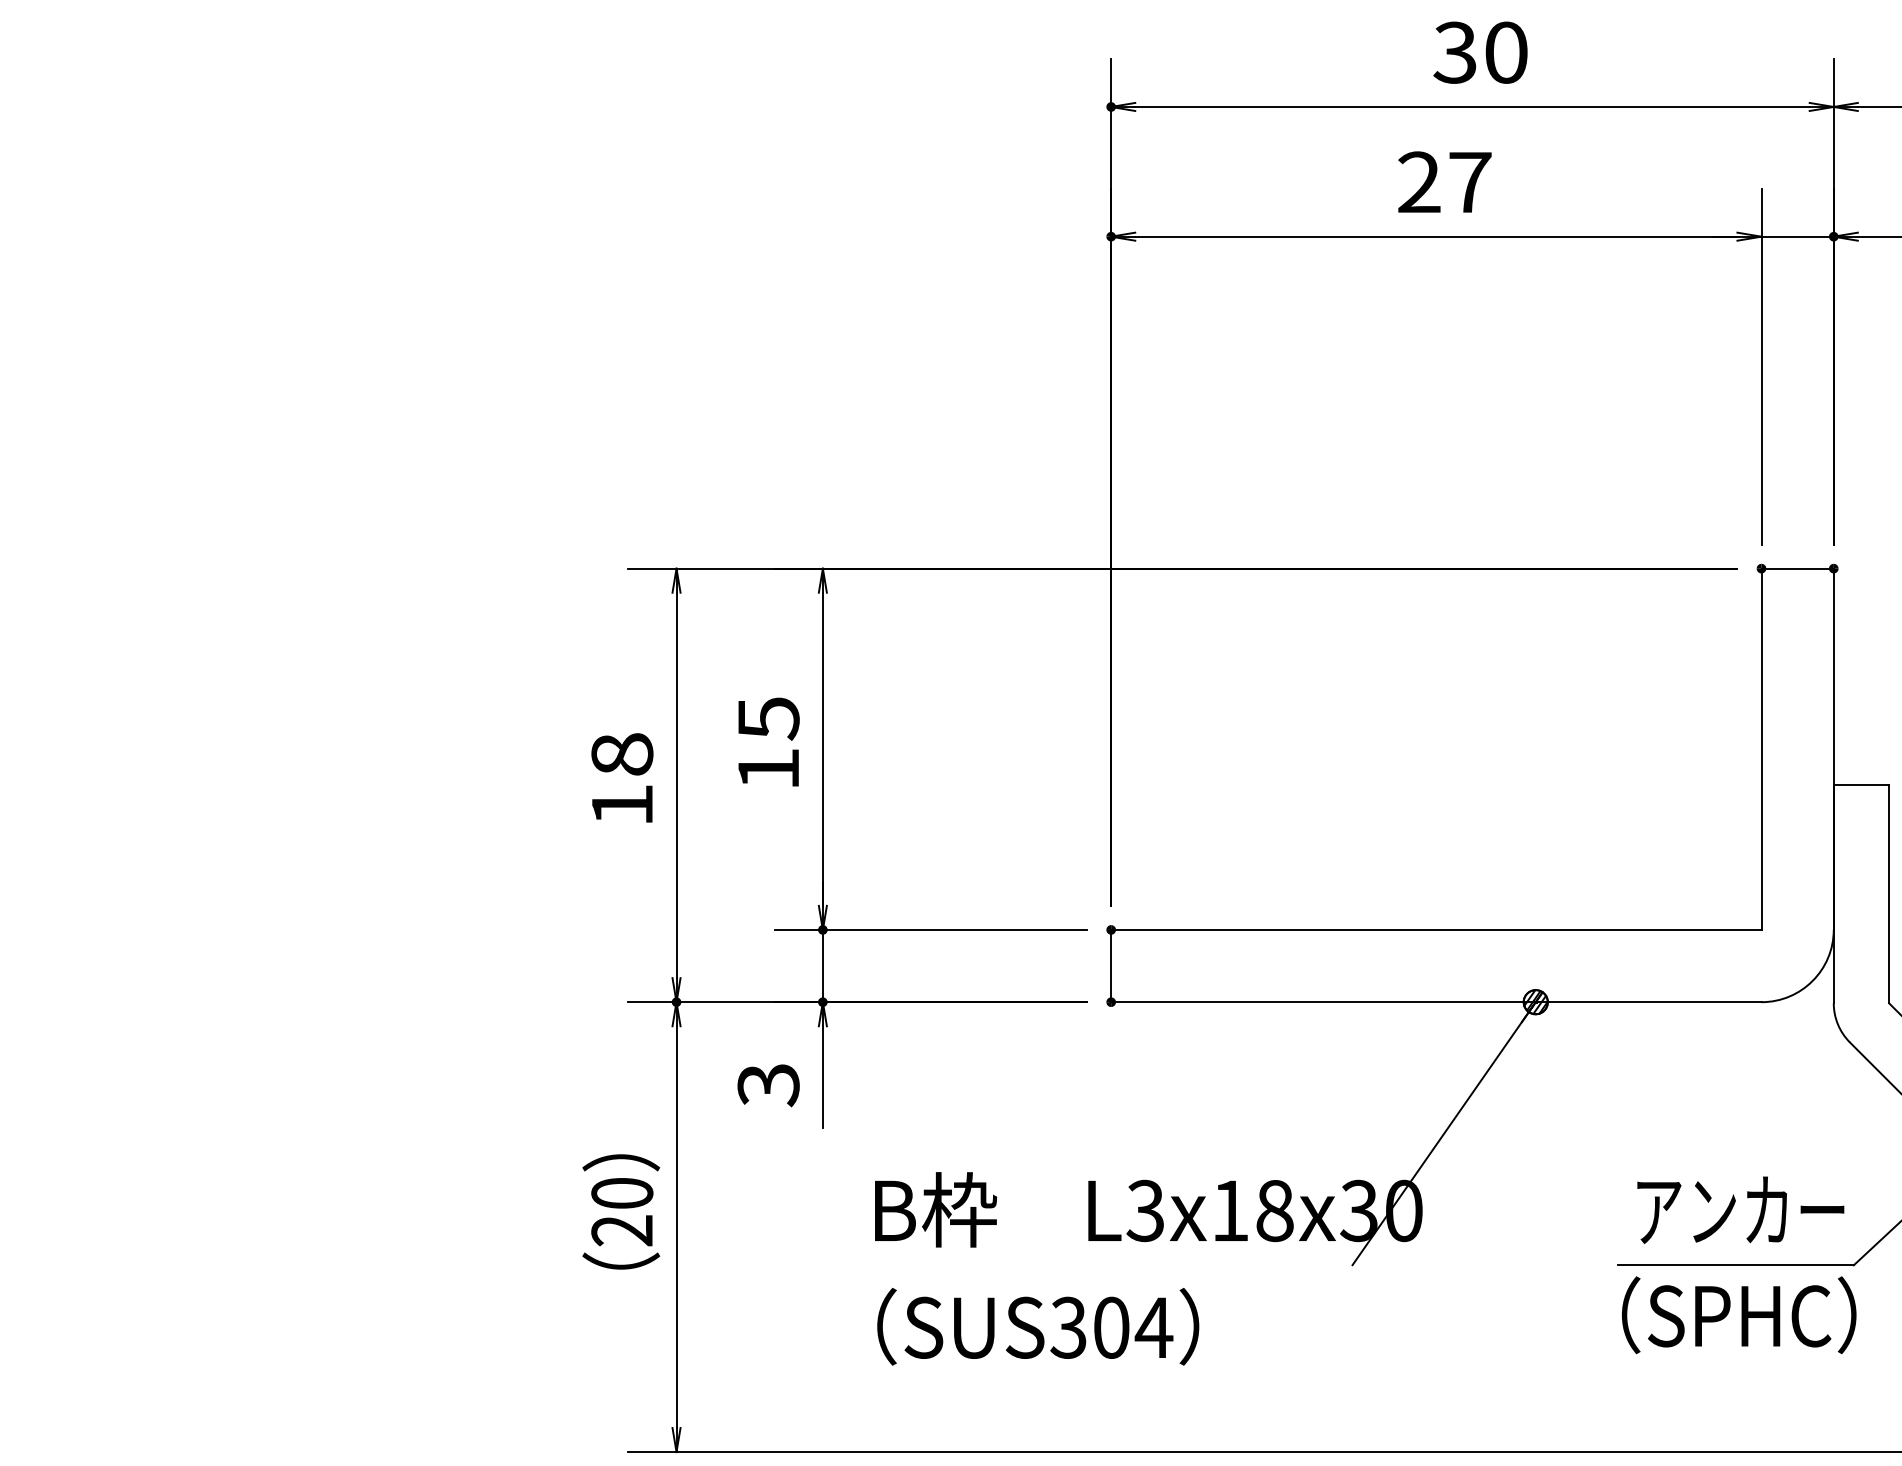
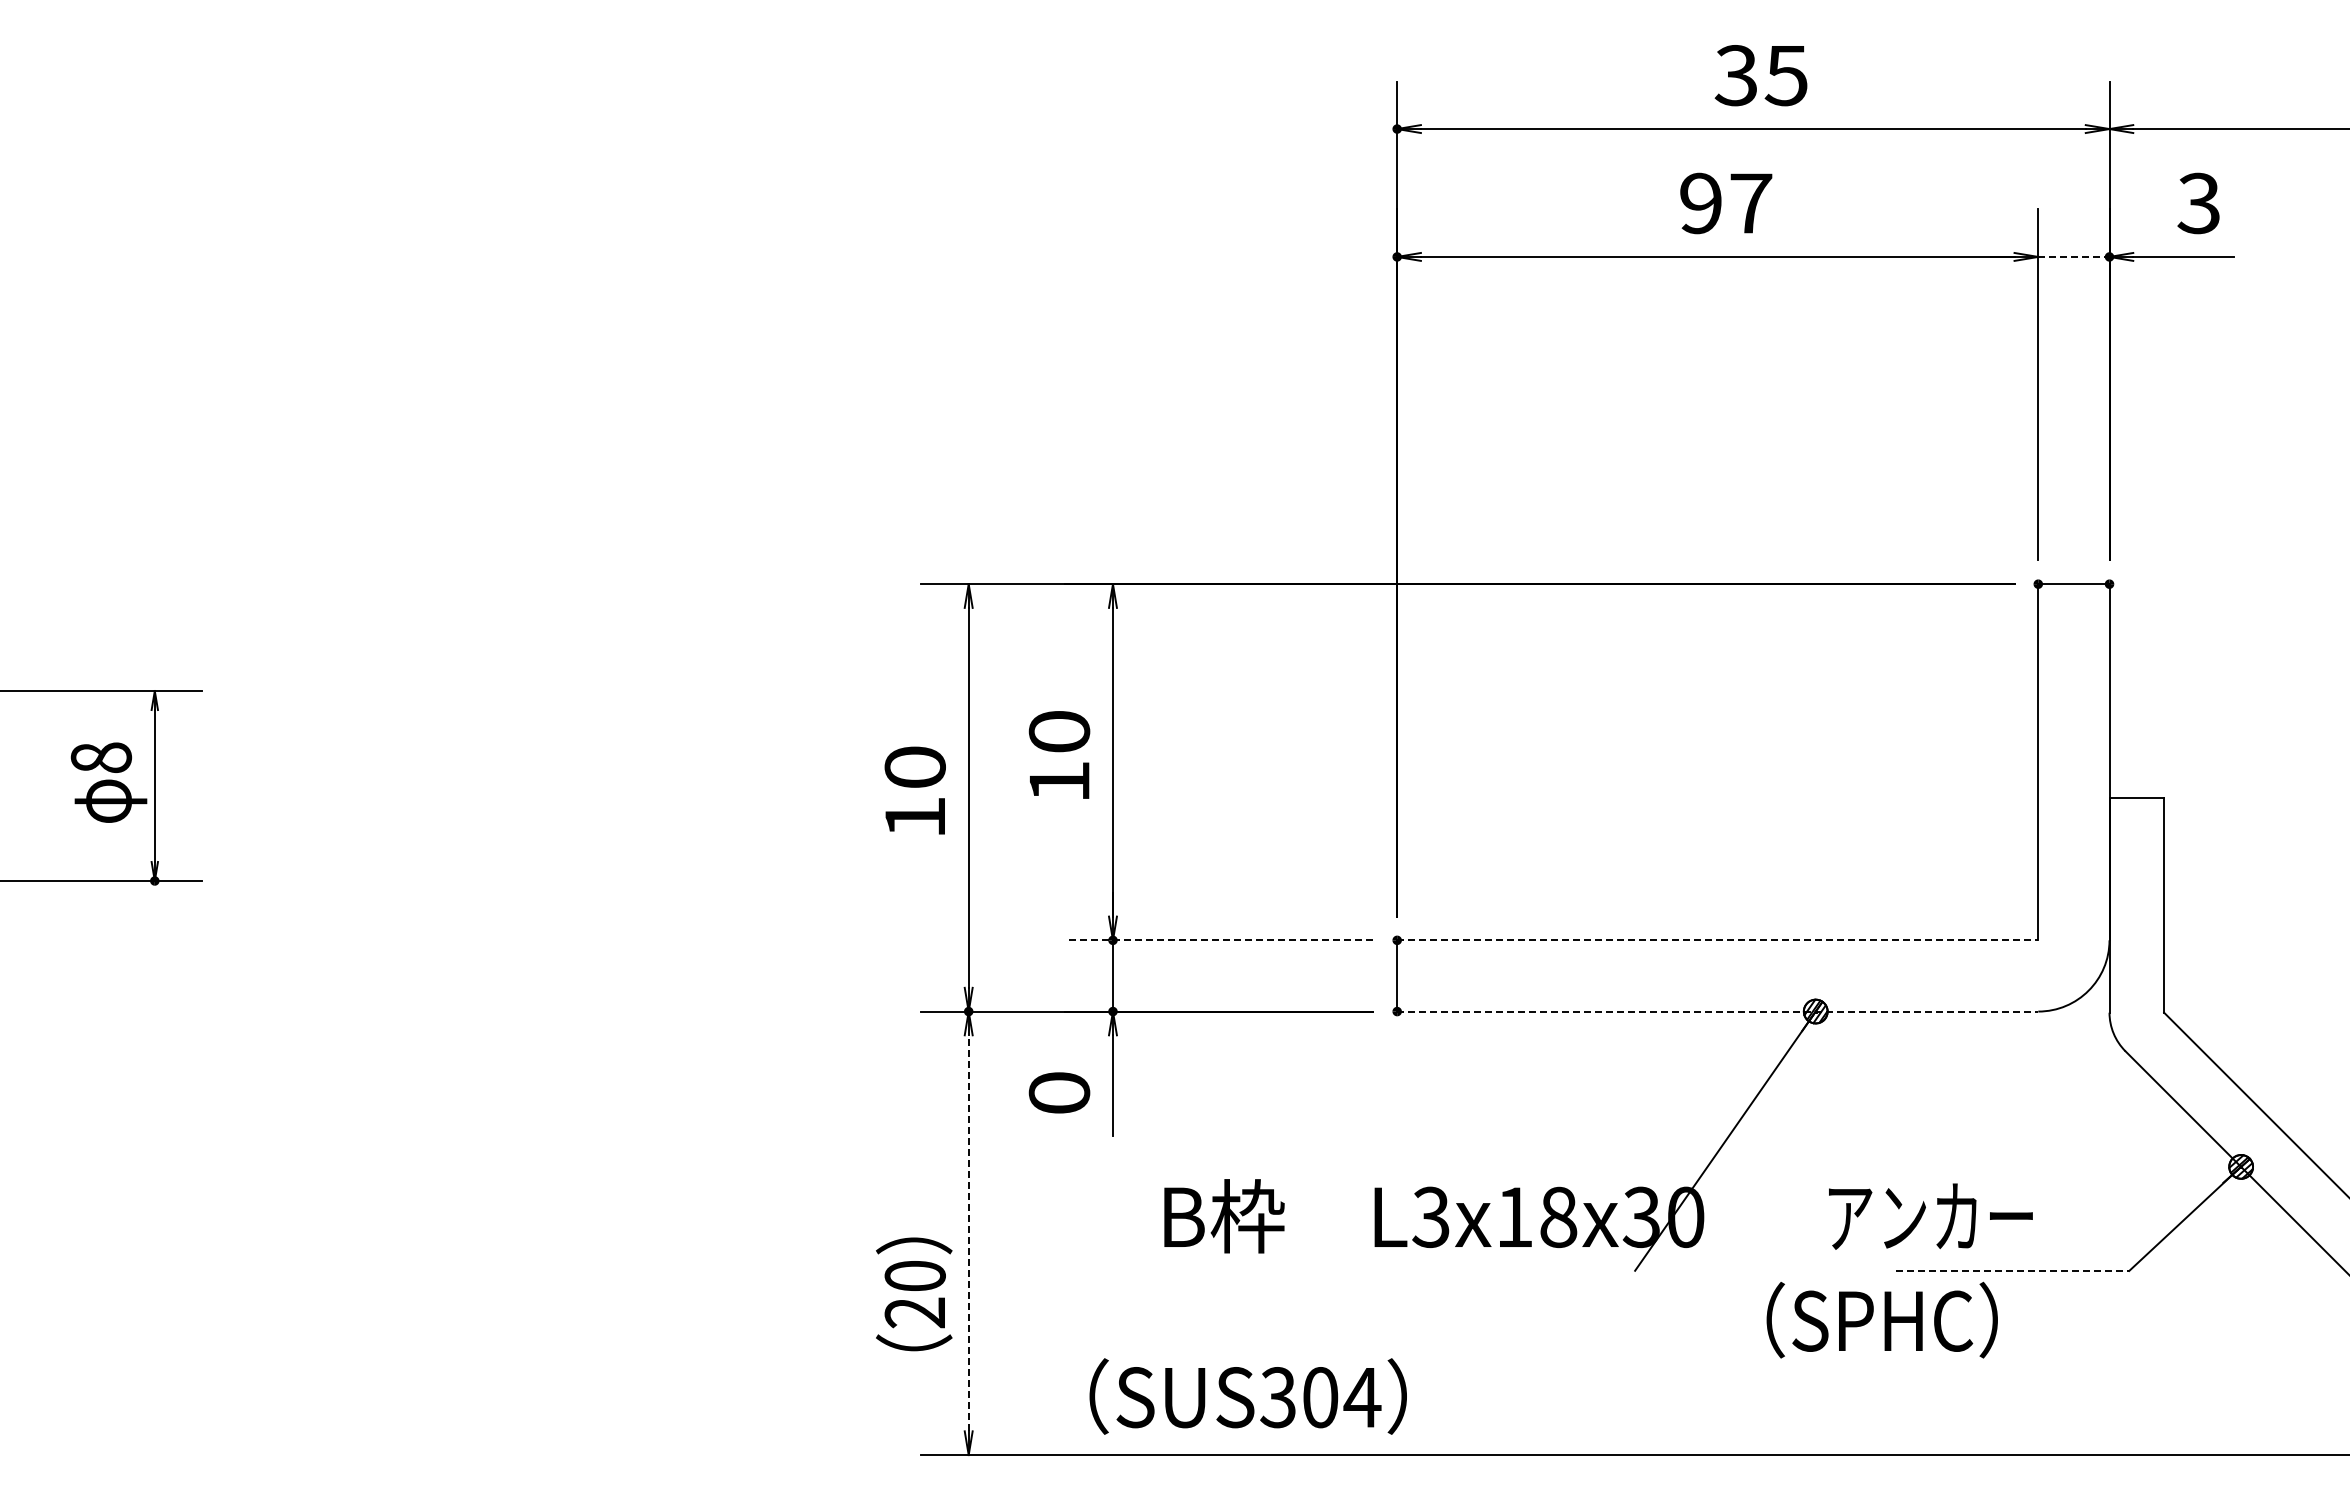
text: (1505, 52) -> (1785, 75), 30 -> 35
text: (1418, 182) -> (1700, 203), 27 -> 97
line: (1797, 236) -> (2073, 256), solid -> dashed
text: (768, 719) -> (1059, 732), 15 -> 10
text: (621, 754) -> (914, 767), 18 -> 10
line: (930, 930) -> (1219, 940), solid -> dashed
line: (1436, 930) -> (1717, 940), solid -> dashed
line: (1436, 1002) -> (1717, 1011), solid -> dashed
text: (768, 1085) -> (1059, 1093), 3 -> 0
text: (1740, 1210) -> (1930, 1216), moved
text: (621, 1212) -> (914, 1294), moved
line: (676, 1226) -> (968, 1232), solid -> dashed
line: (1736, 1264) -> (2013, 1270), solid -> dashed
text: (1738, 1314) -> (1881, 1319), moved
text: (1037, 1326) -> (1247, 1396), moved

